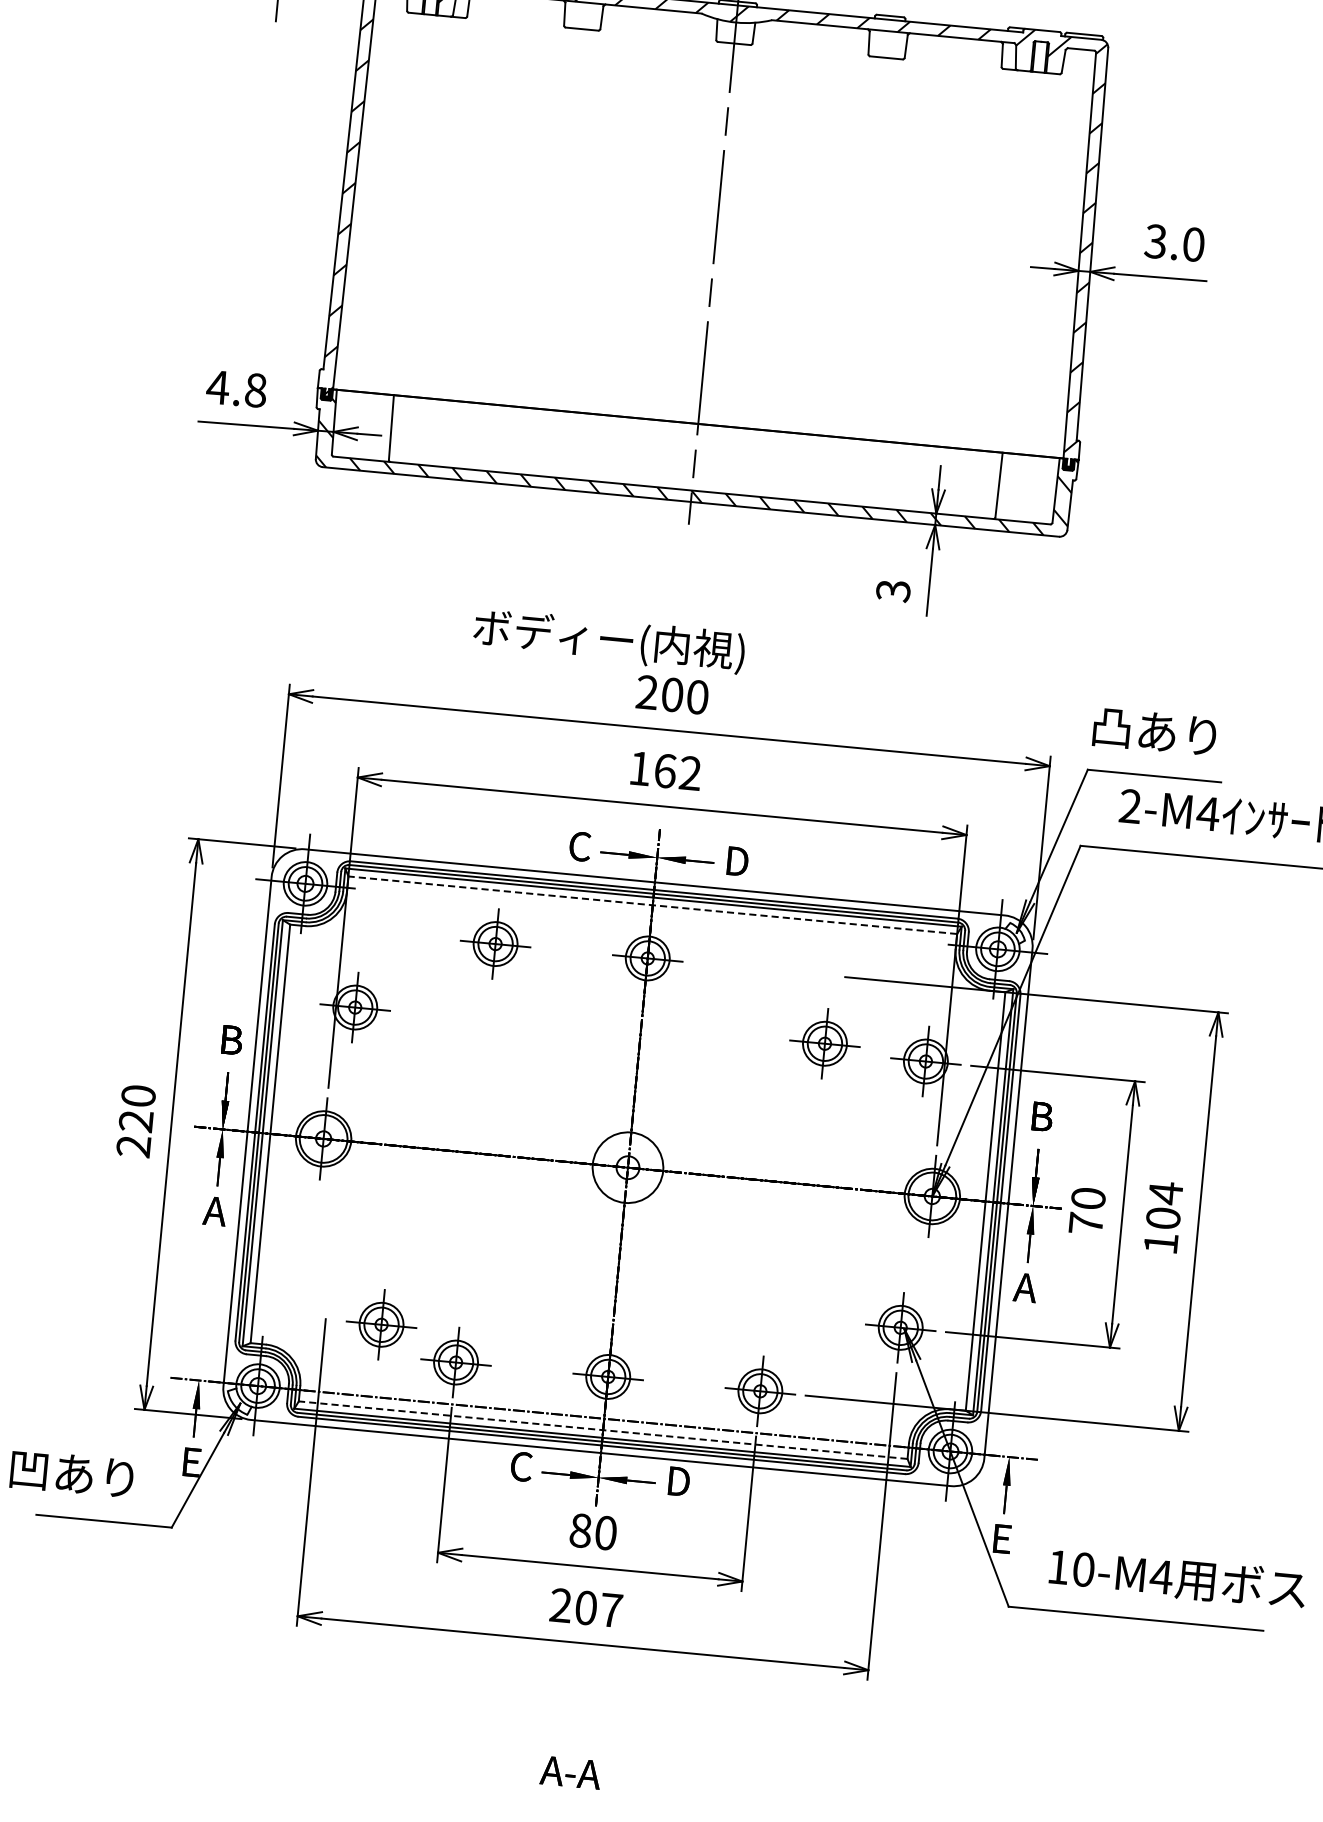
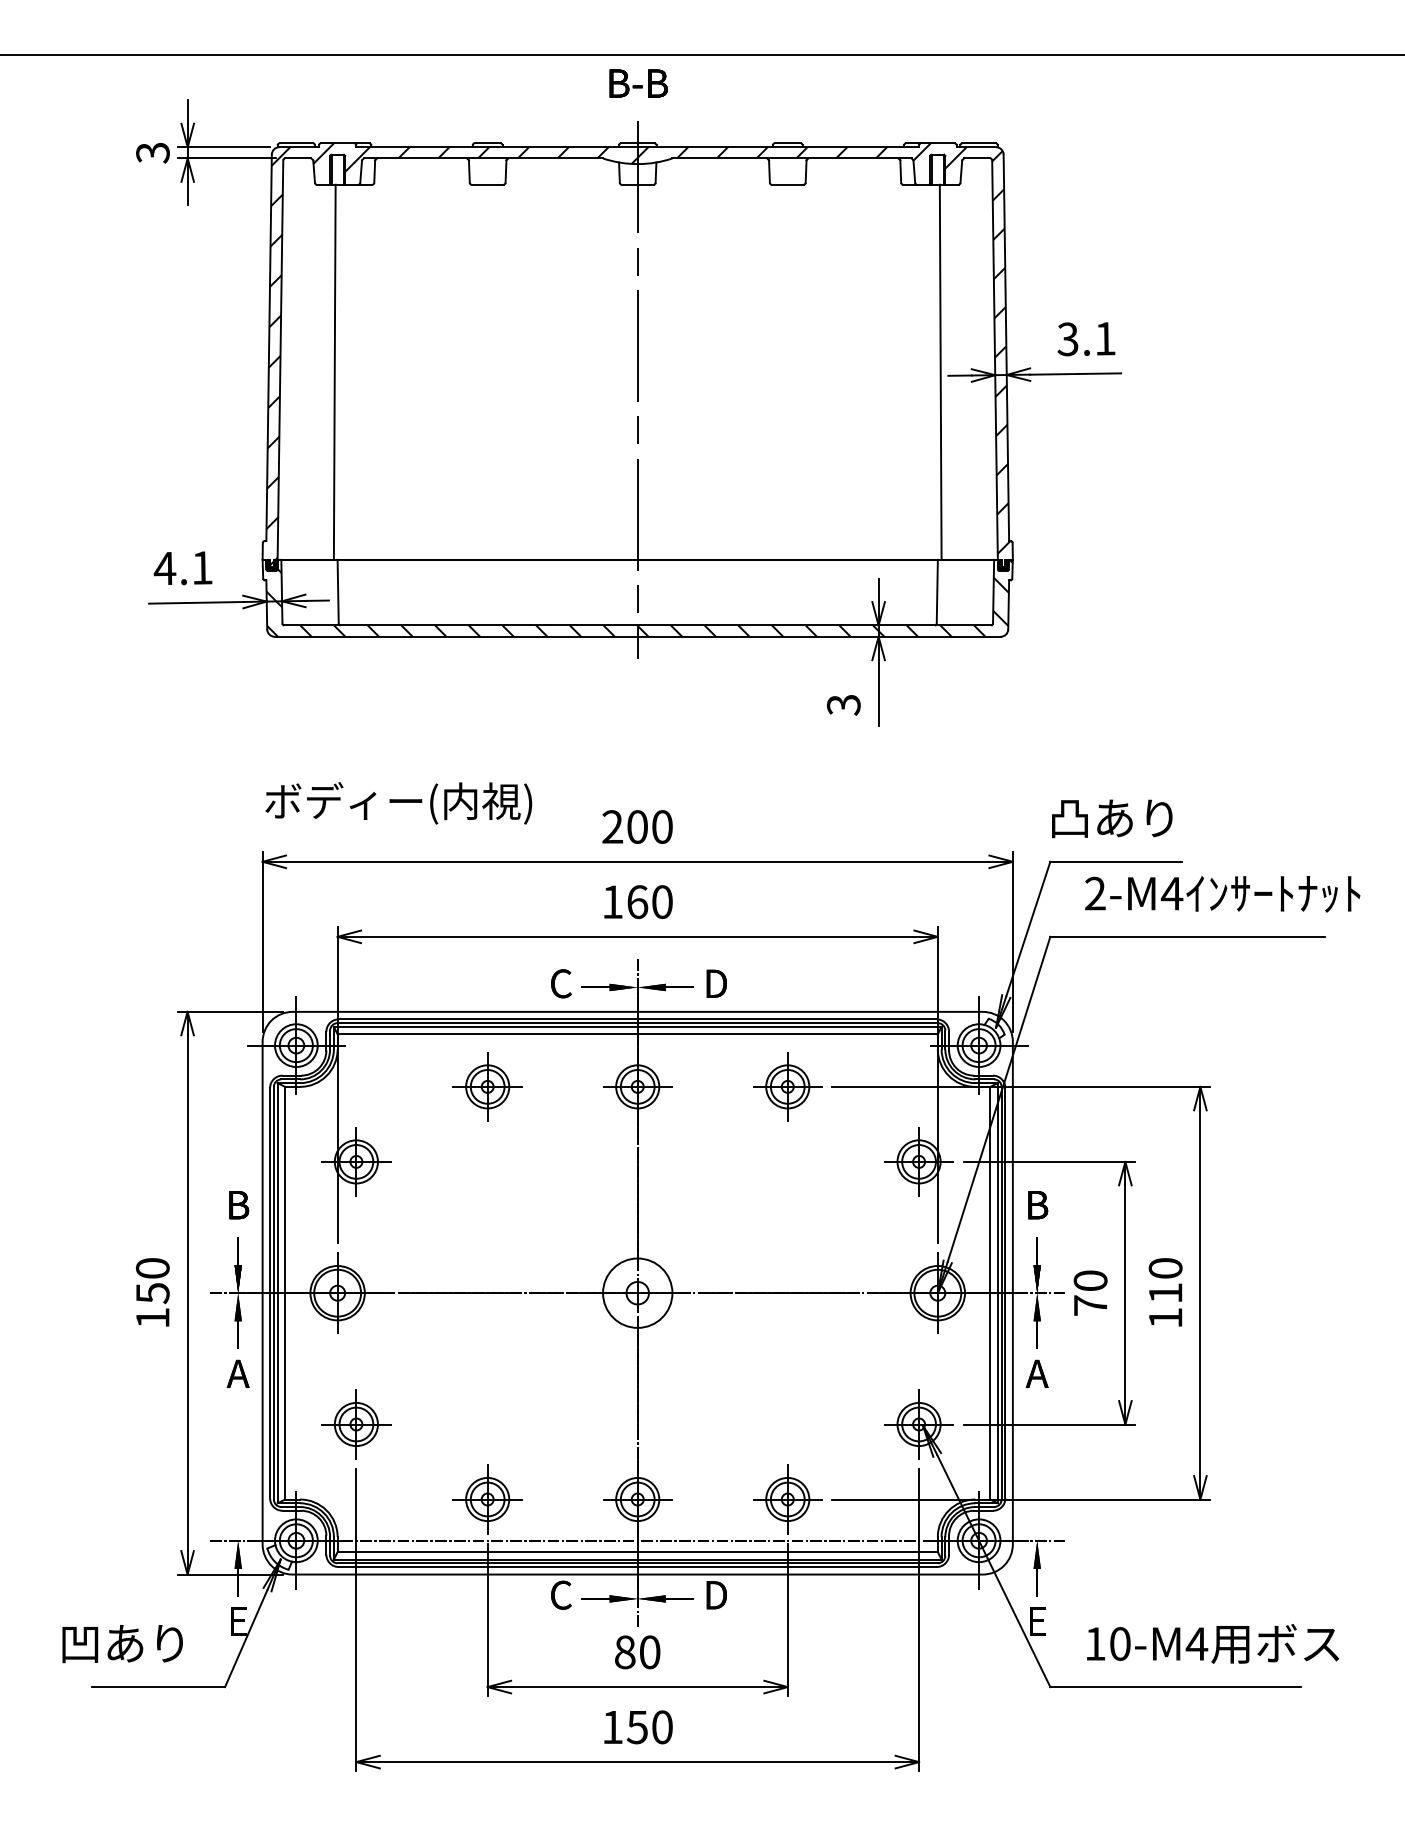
line: (408, 203) -> (334, 371), added
text: (1193, 244) -> (1105, 338), 3.0 -> 3.1
line: (1023, 261) -> (940, 371), added
text: (256, 389) -> (202, 567), 4.8 -> 4.1
text: (608, 641) -> (398, 803), moved
text: (690, 773) -> (662, 902), 162 -> 160
line: (652, 905) -> (637, 1034), dashed -> solid
part: (824, 1043) -> (787, 1086), moved
text: (134, 1133) -> (152, 1305), 220 -> 150
text: (1164, 1205) -> (1165, 1280), 104 -> 110
part: (381, 1324) -> (356, 1424), moved
line: (602, 1430) -> (637, 1552), dashed -> solid
text: (586, 1608) -> (637, 1727), 207 -> 150

